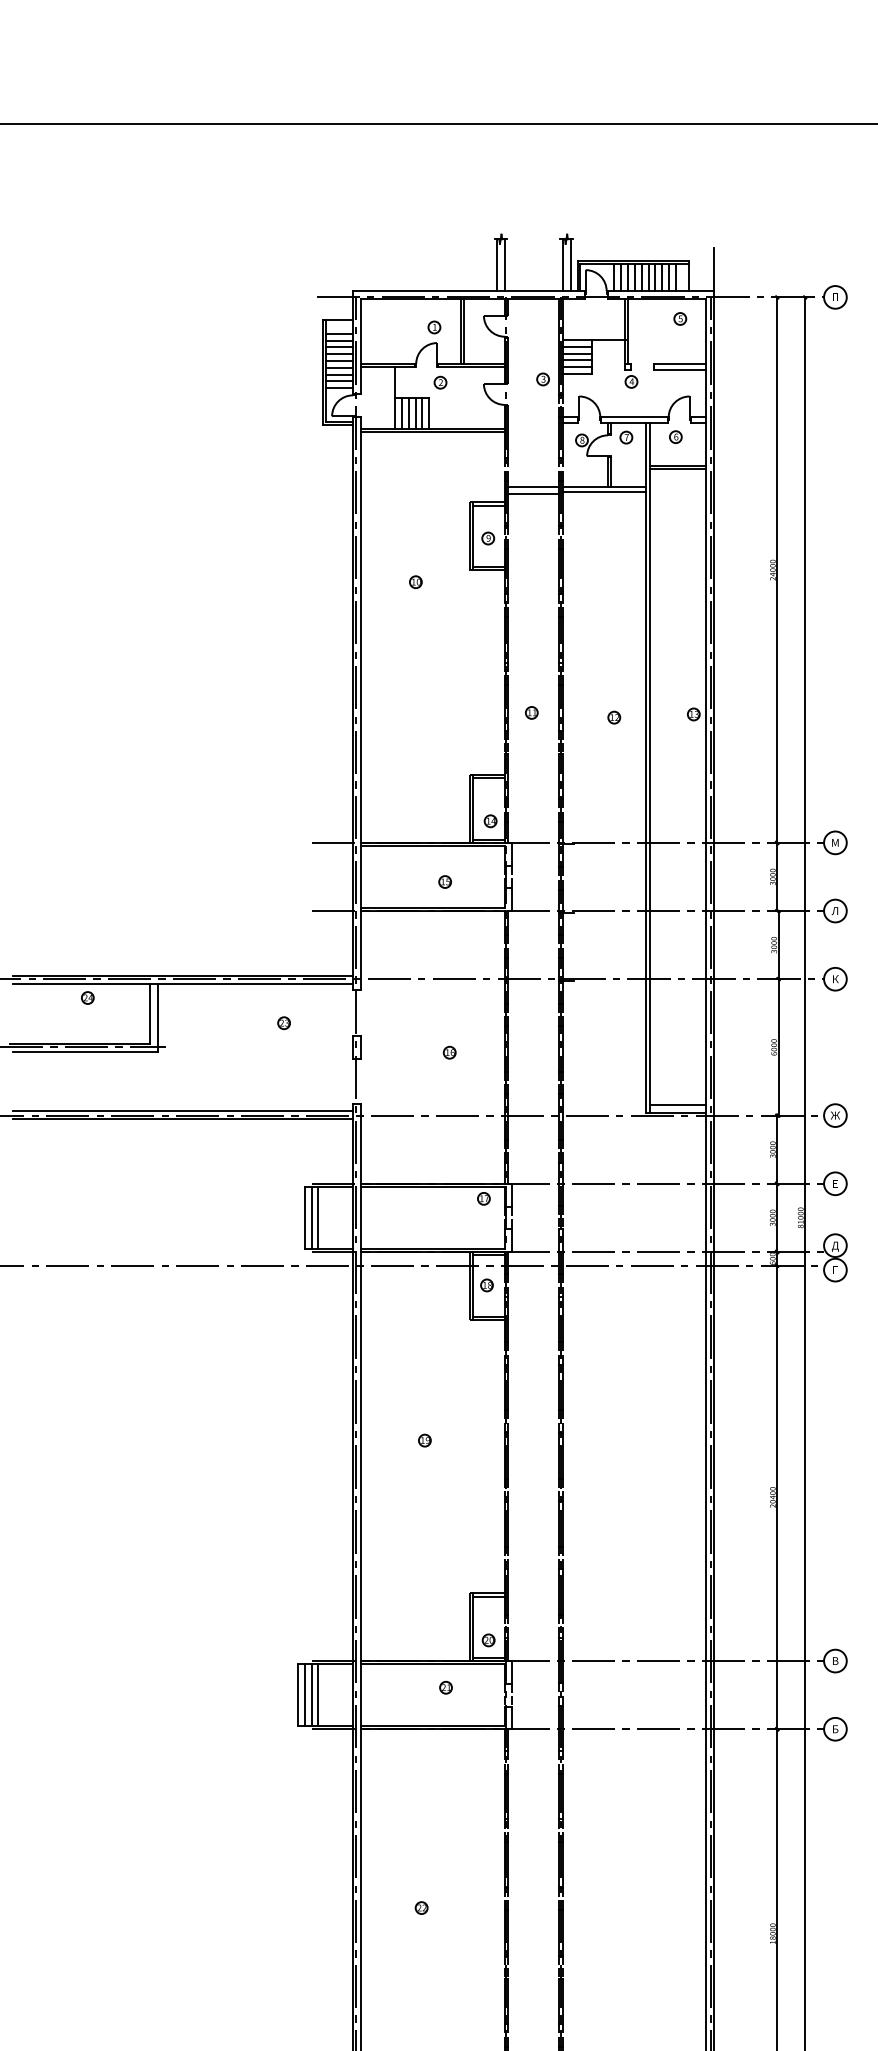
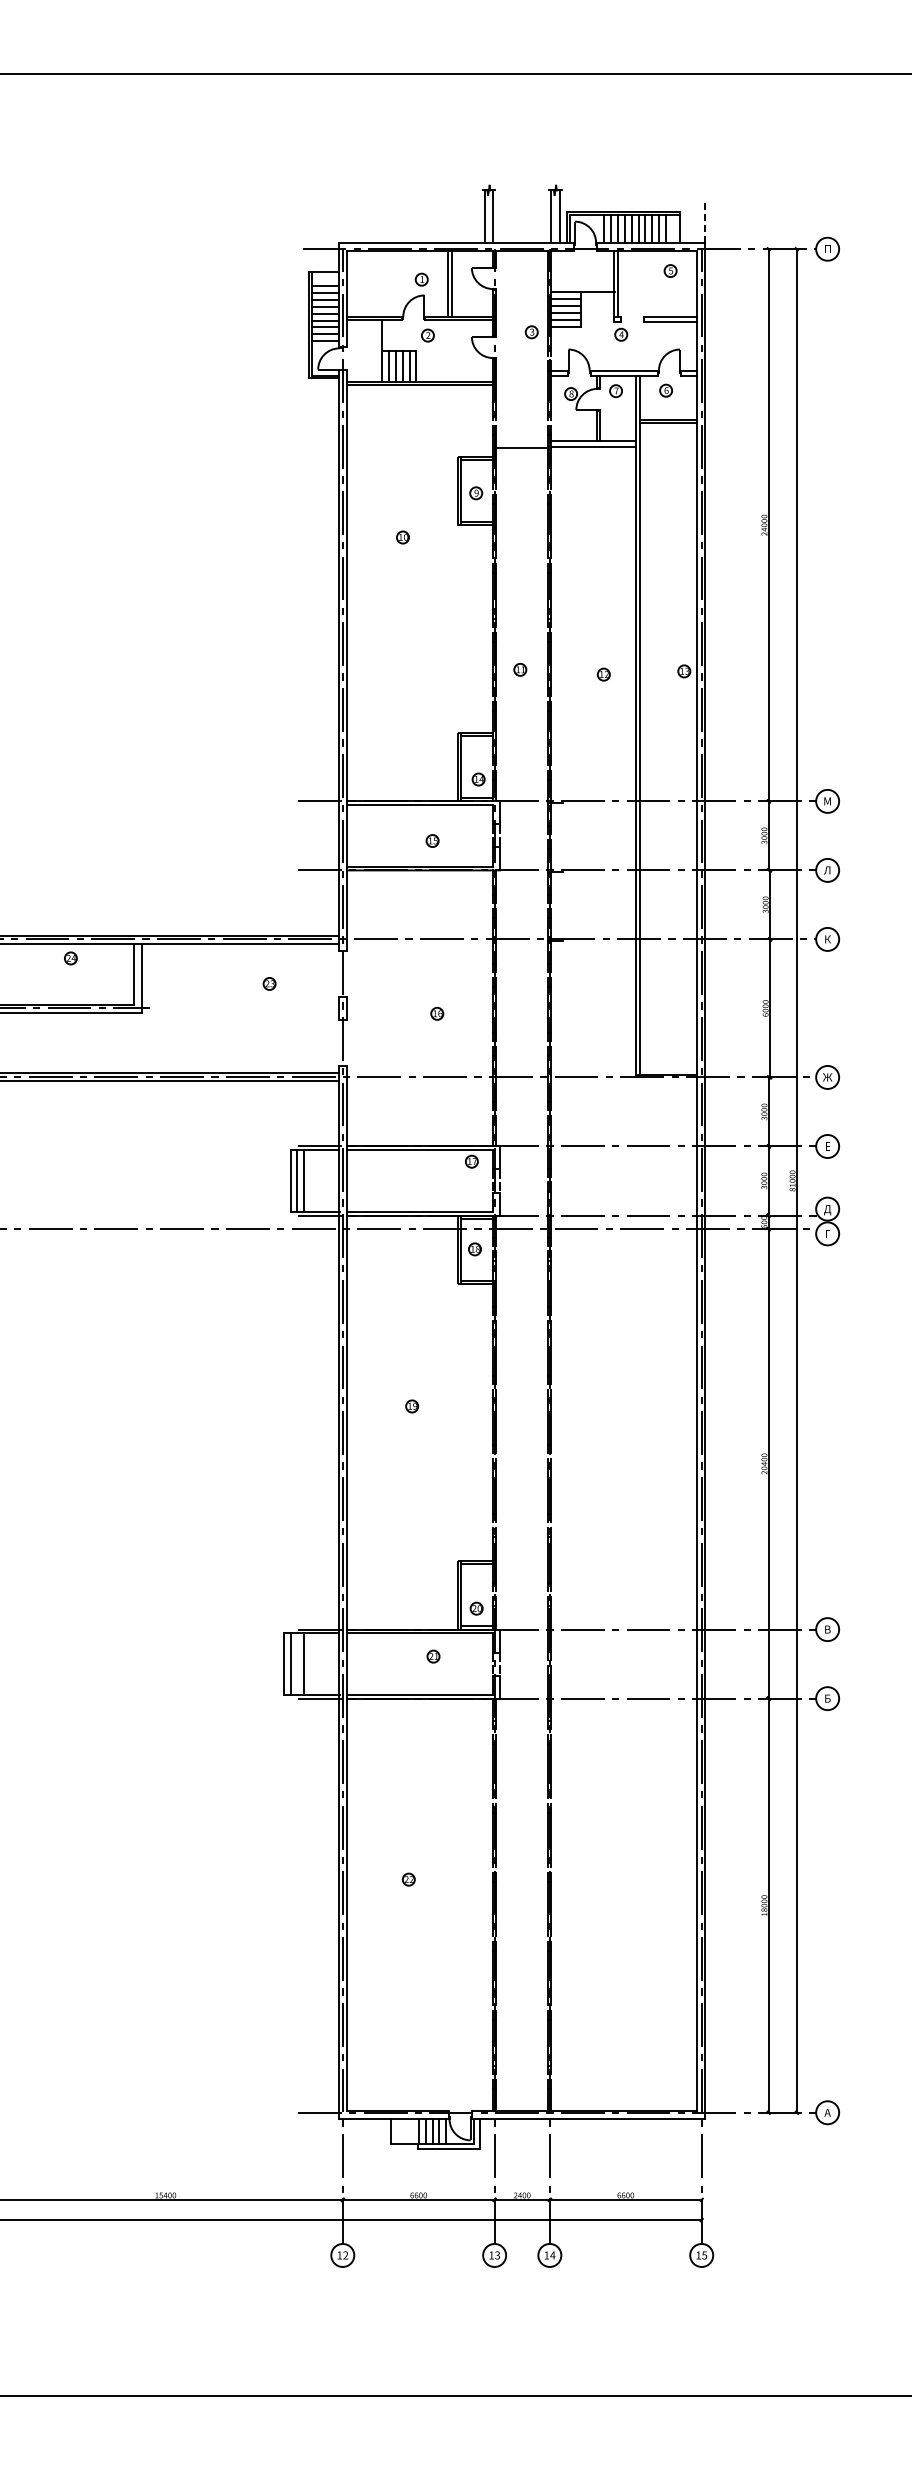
line: (714, 269) -> (705, 221), solid -> dashed
line: (533, 486) -> (522, 440), removed
line: (678, 1104) -> (668, 1066), removed
line: (311, 1694) -> (297, 1663), removed

